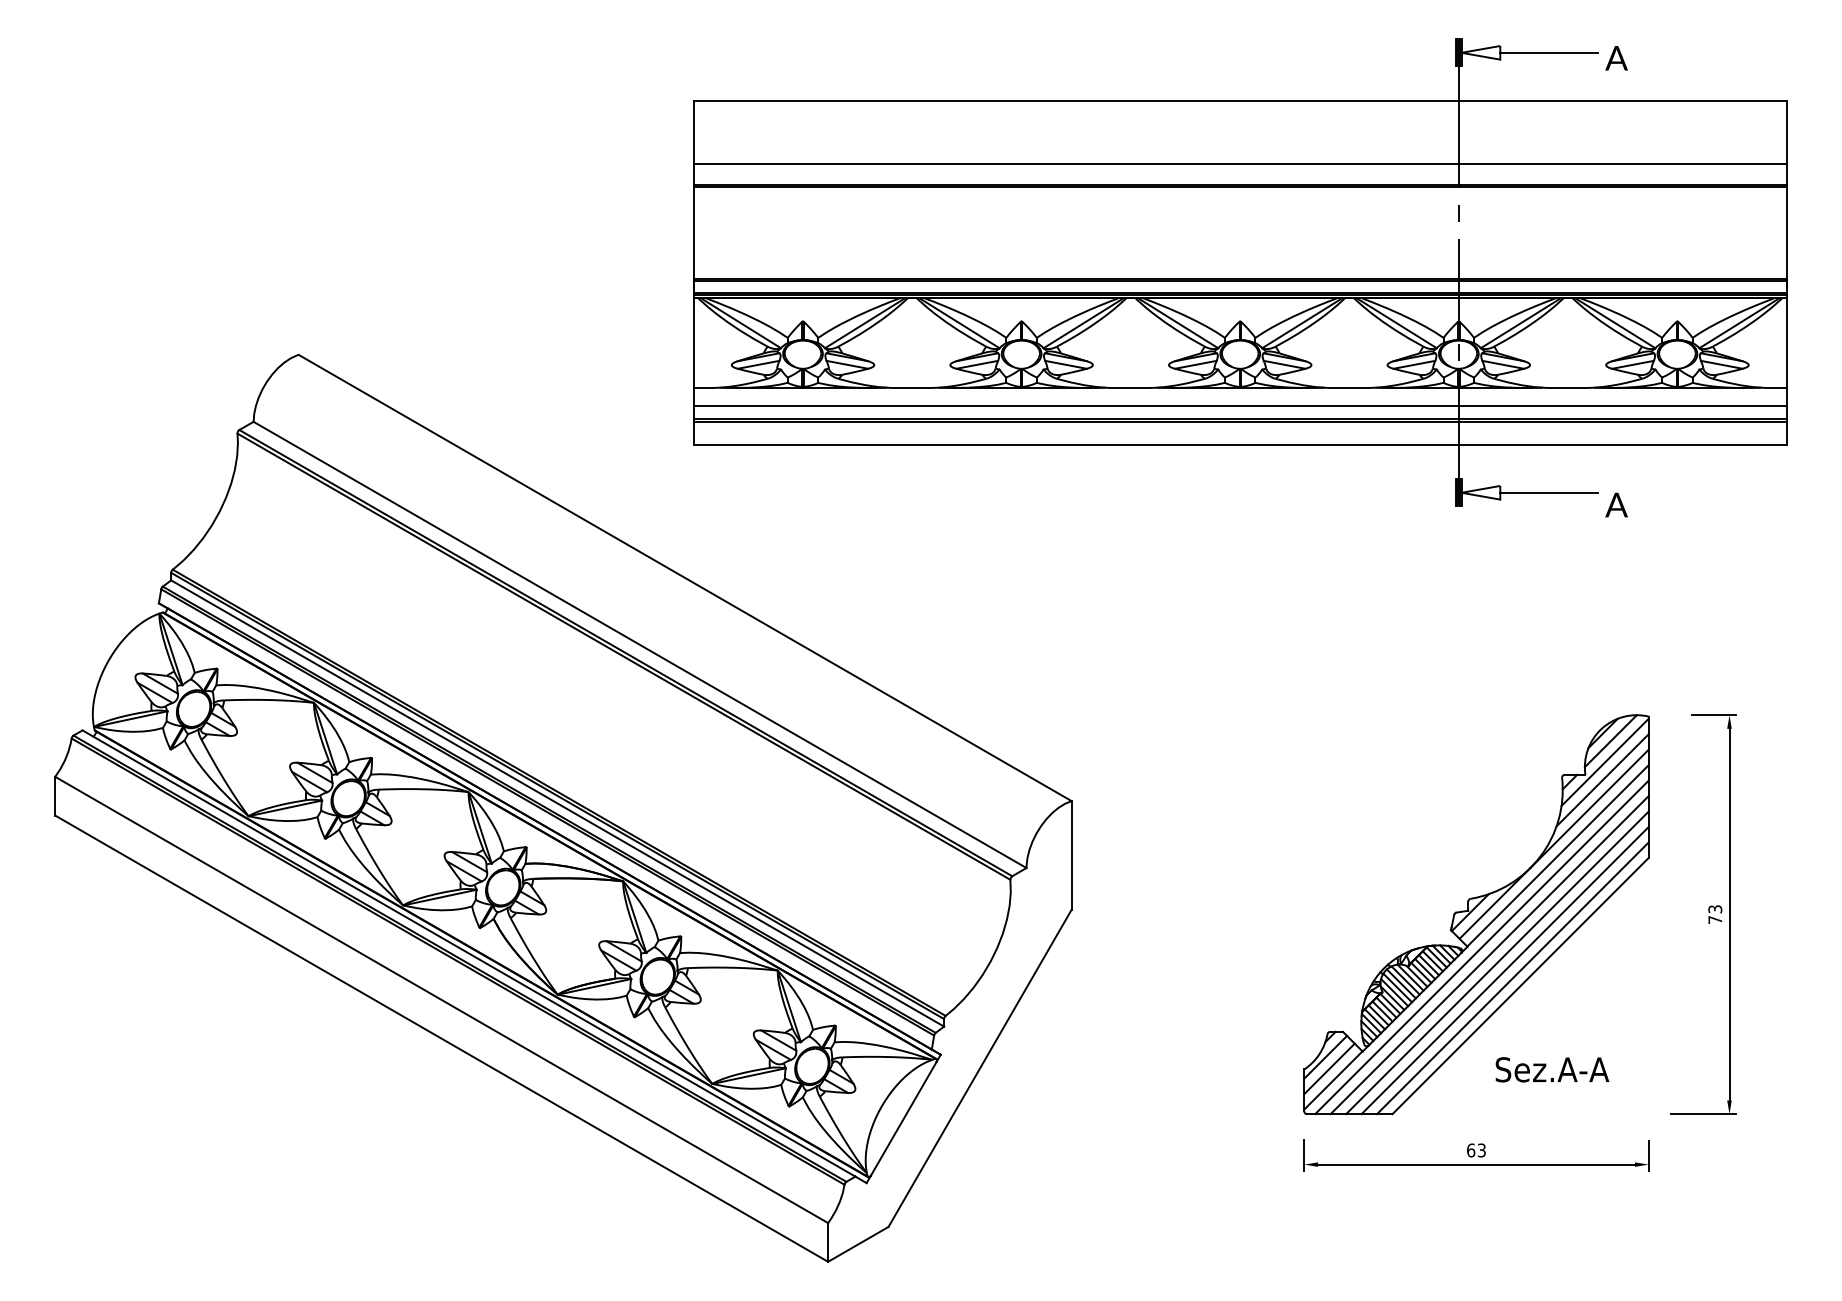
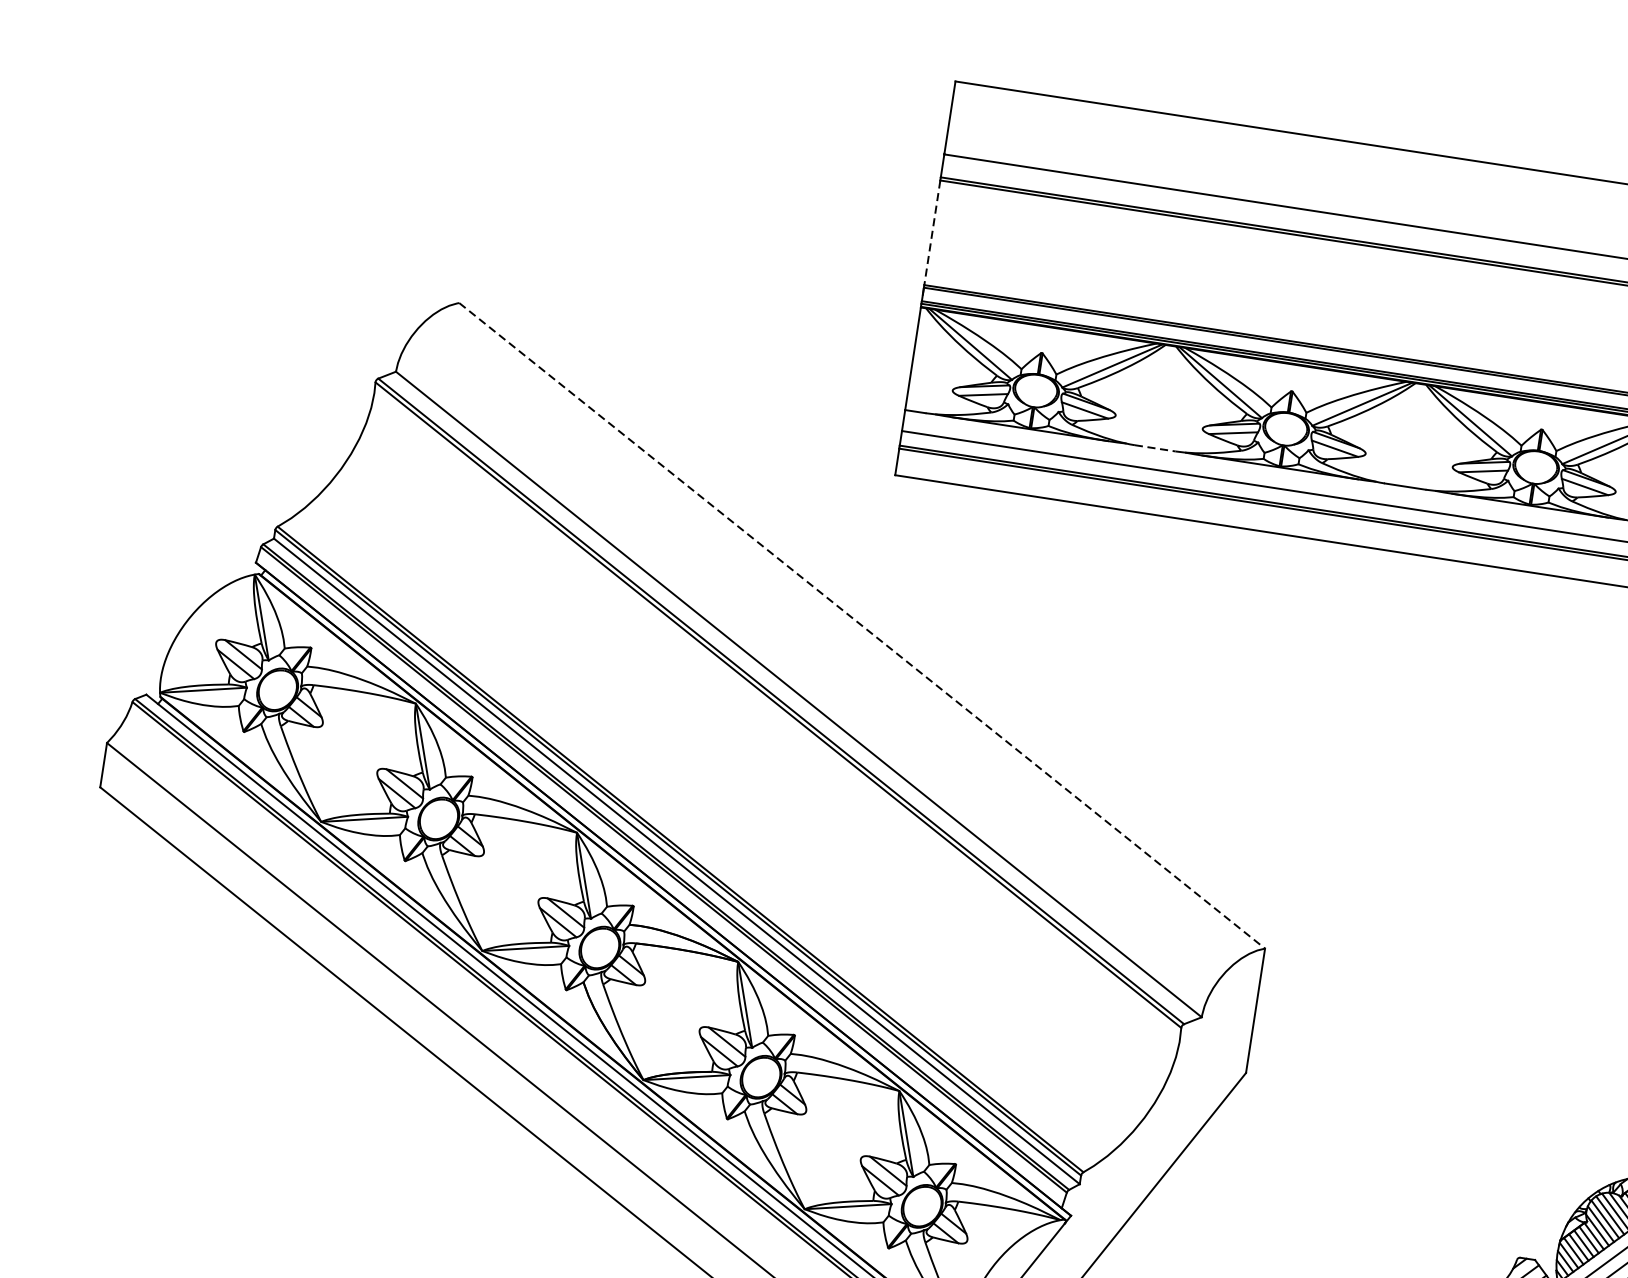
line: (693, 232) -> (932, 232), solid -> dashed
line: (912, 388) -> (1155, 448), solid -> dashed
line: (685, 578) -> (862, 626), solid -> dashed

